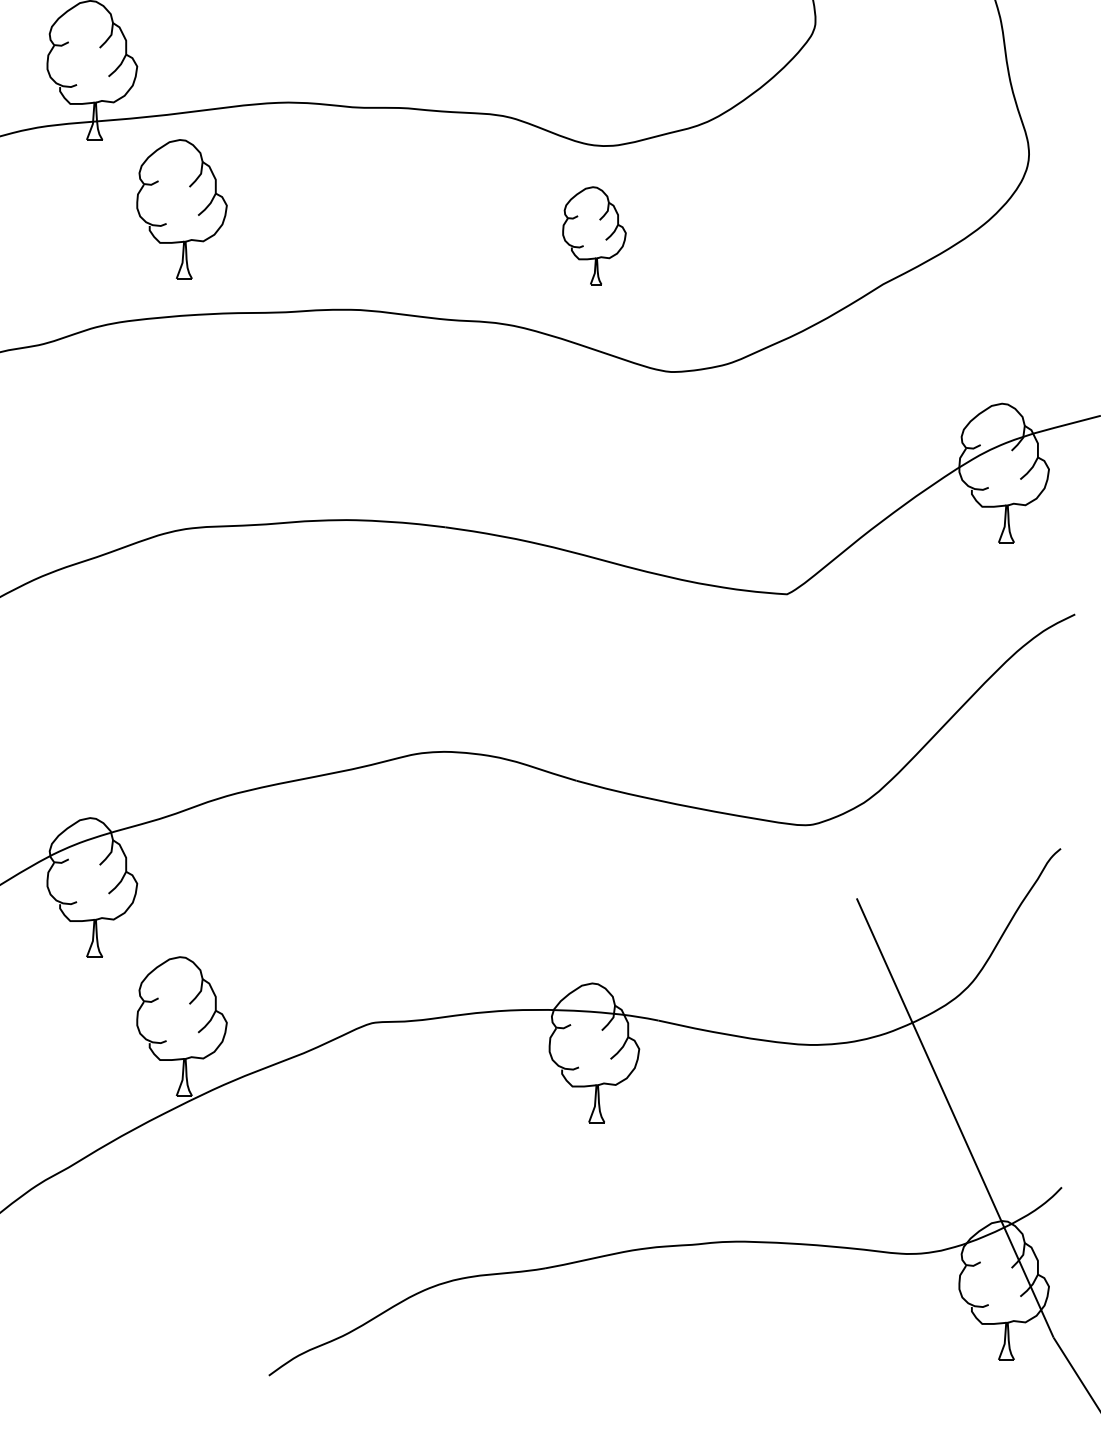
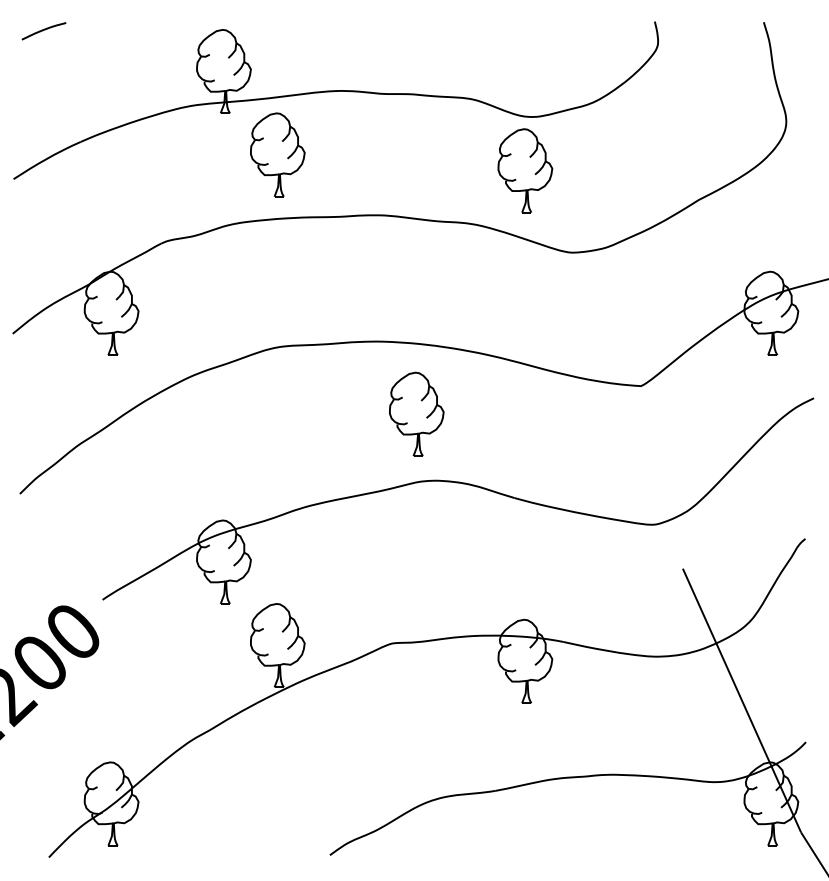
part: (594, 235) -> (525, 170), size x1.43
part: (413, 639) -> (416, 413), added

